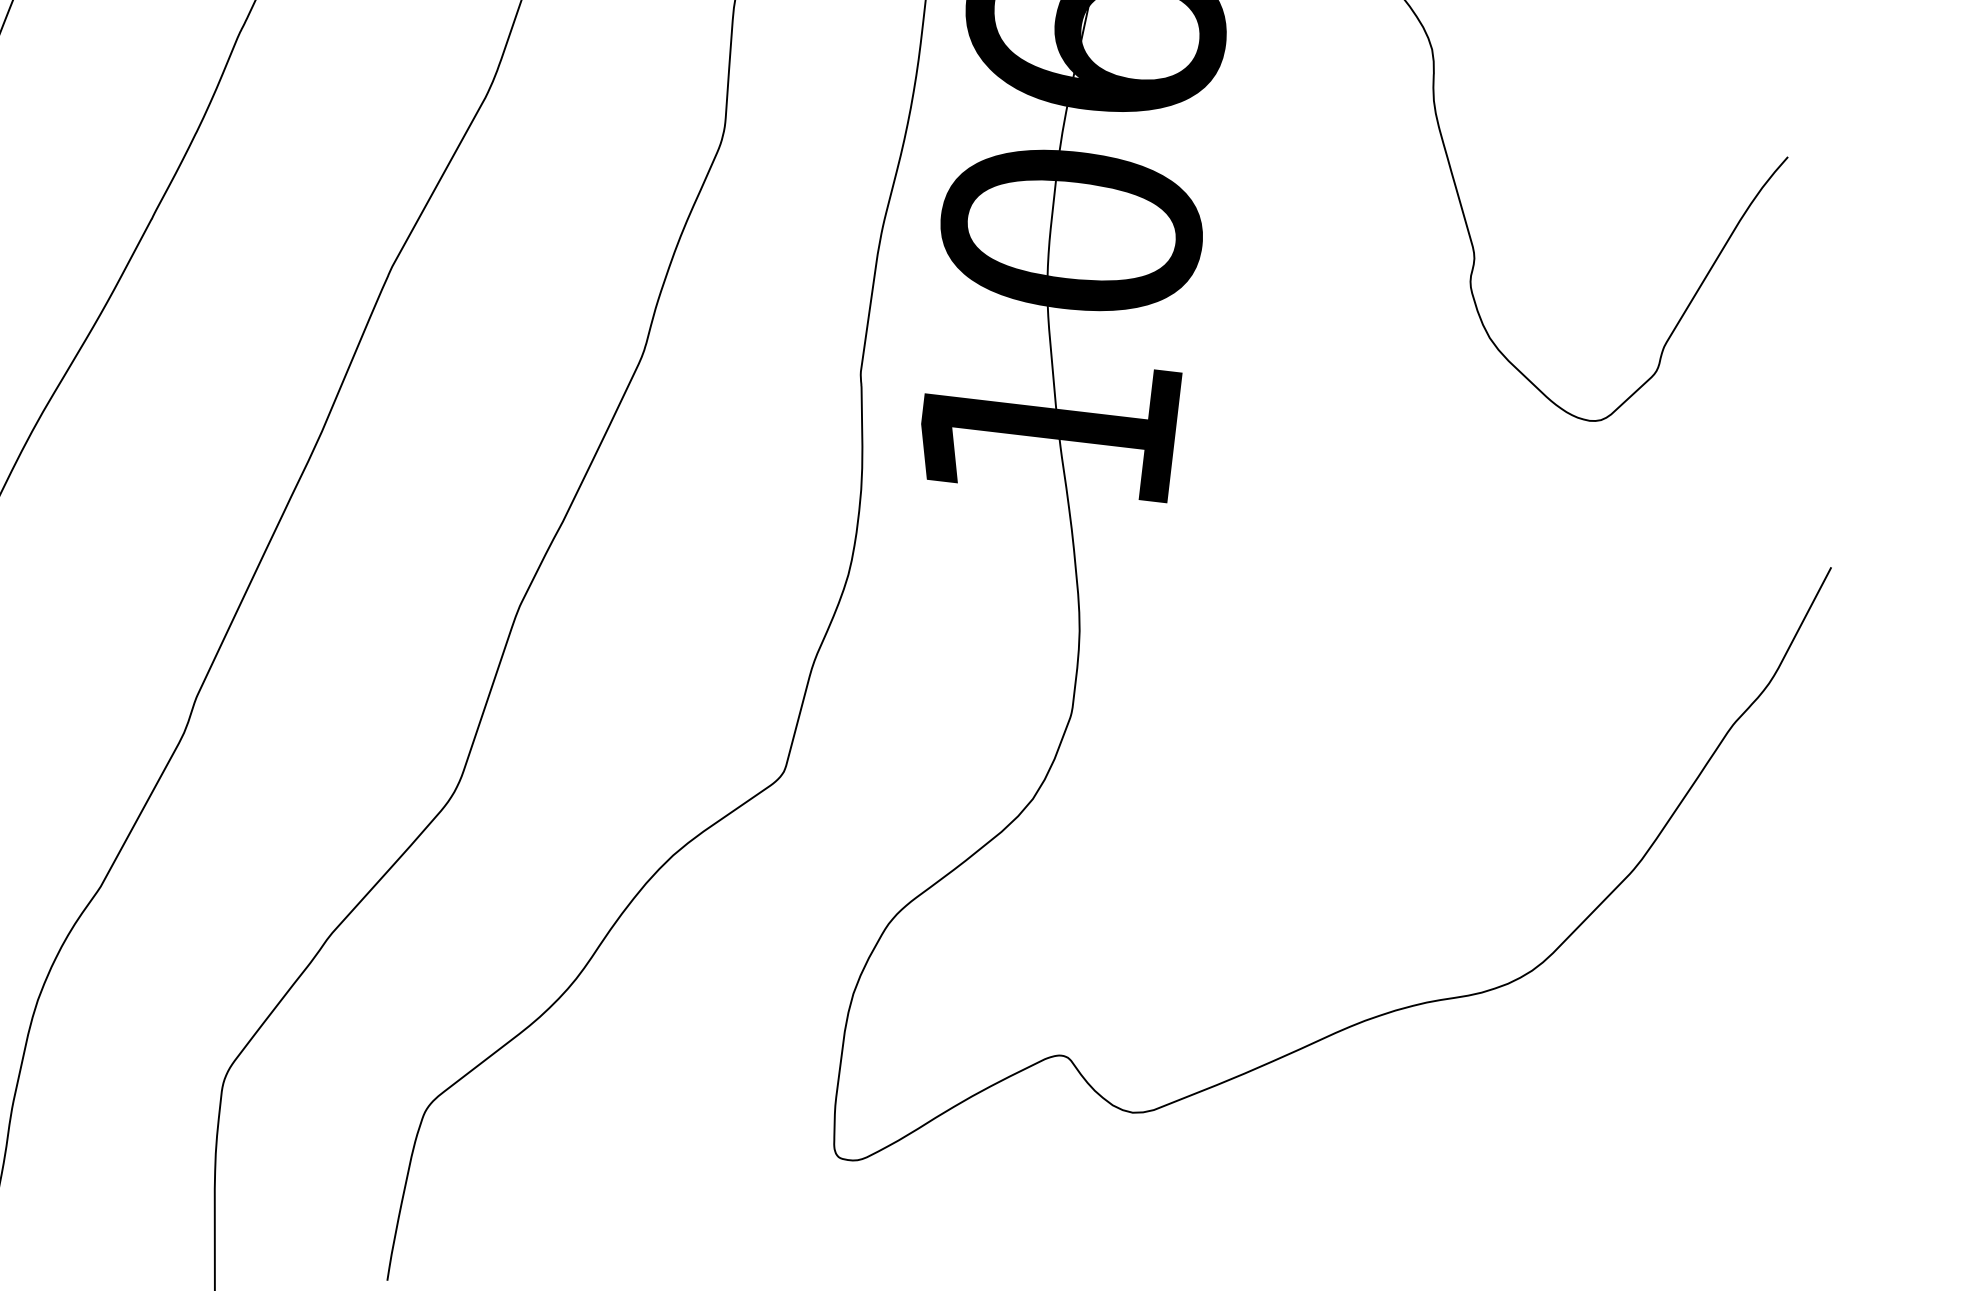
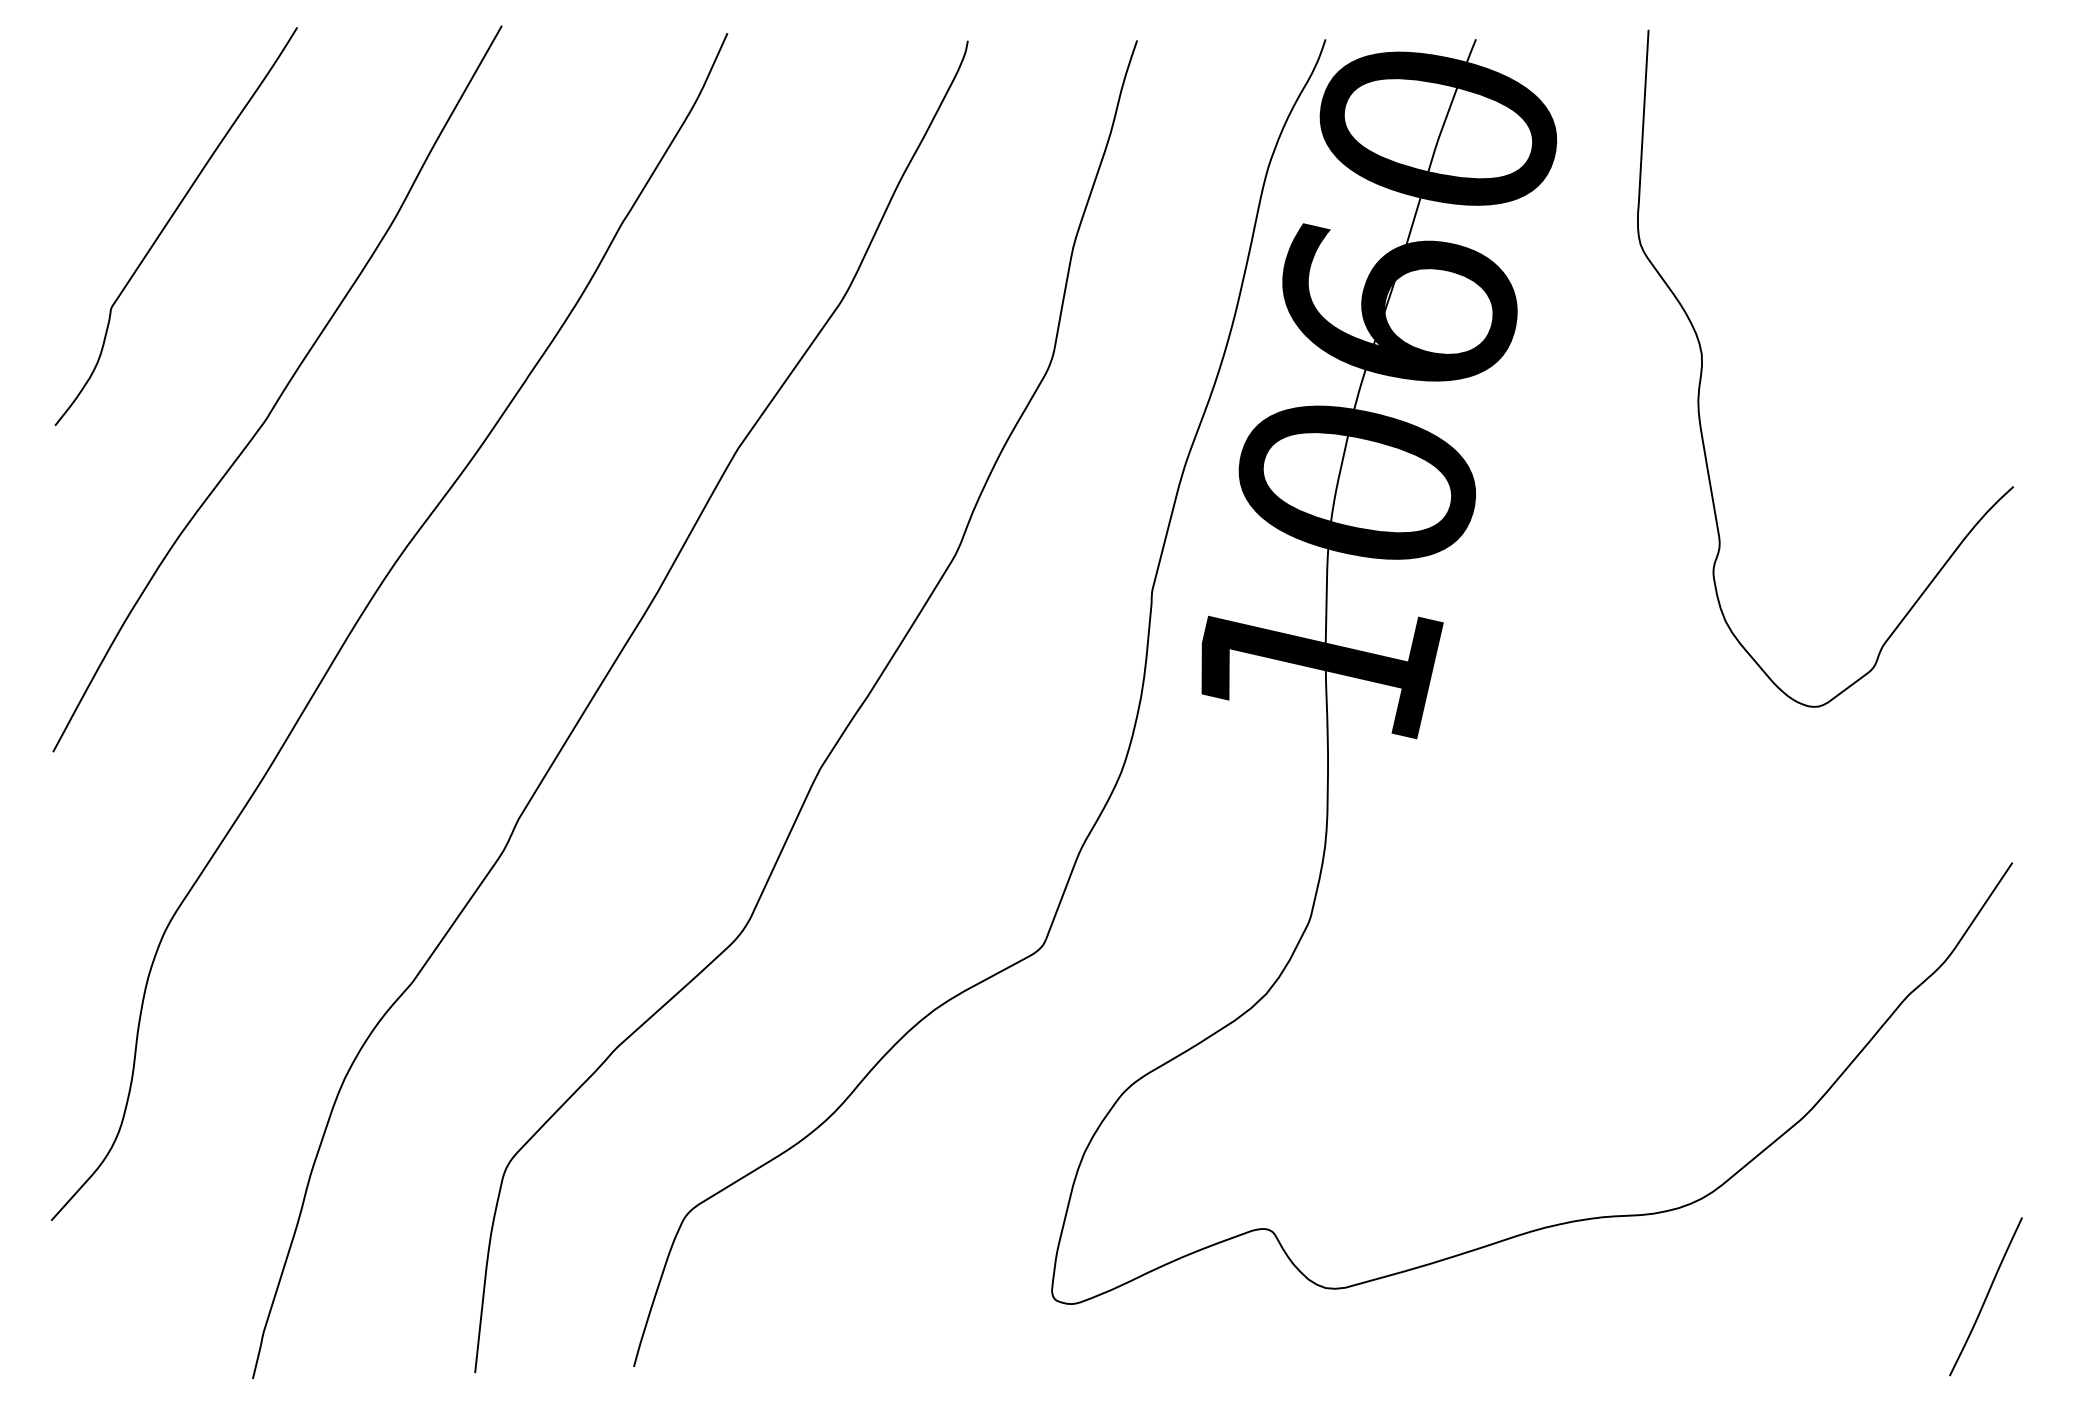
curve: (1853, 1043) -> (1985, 1296), added

